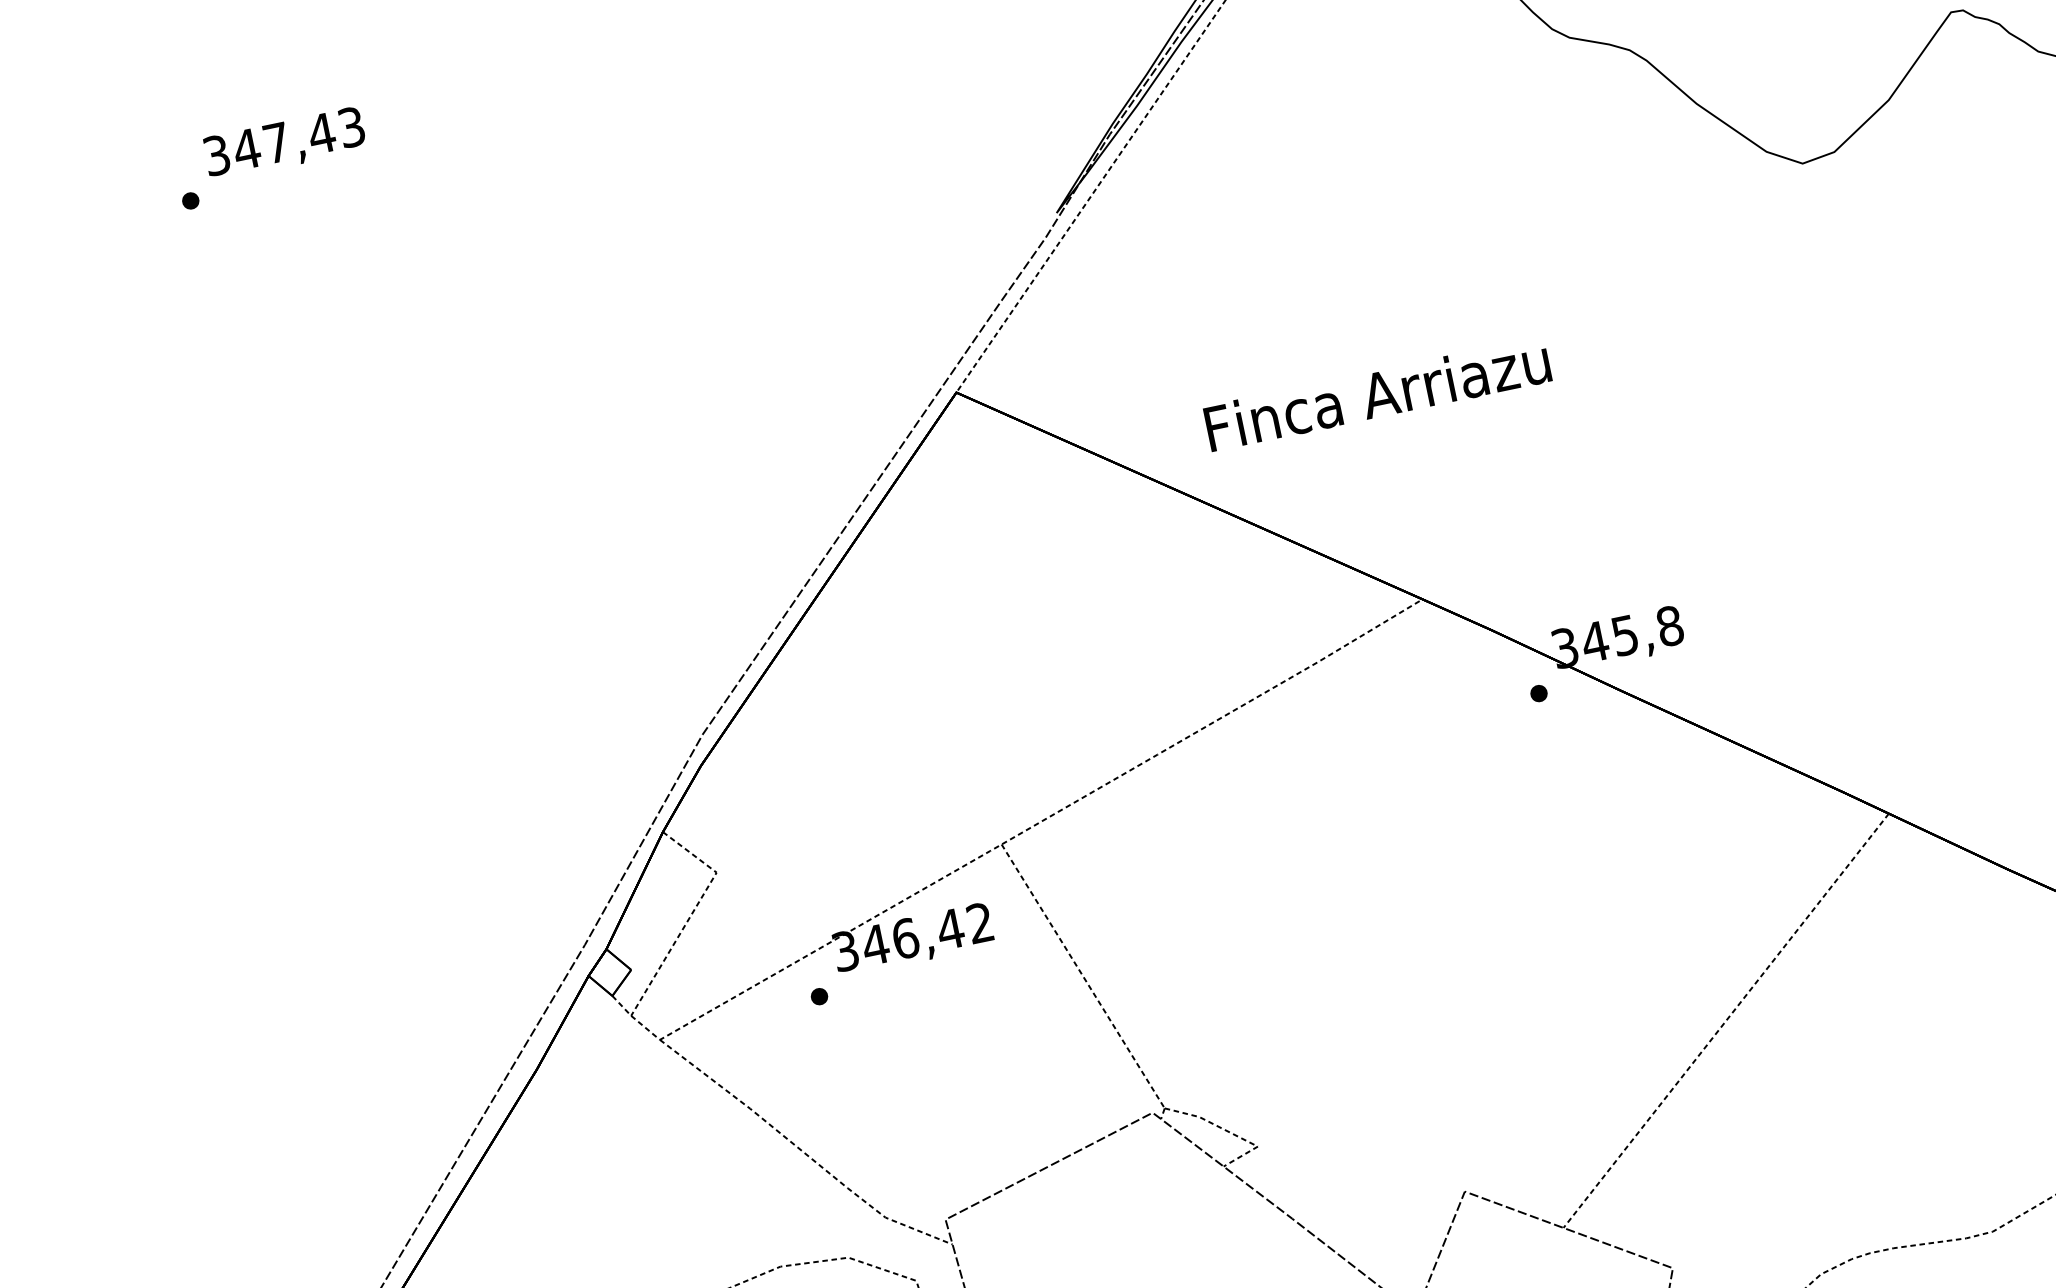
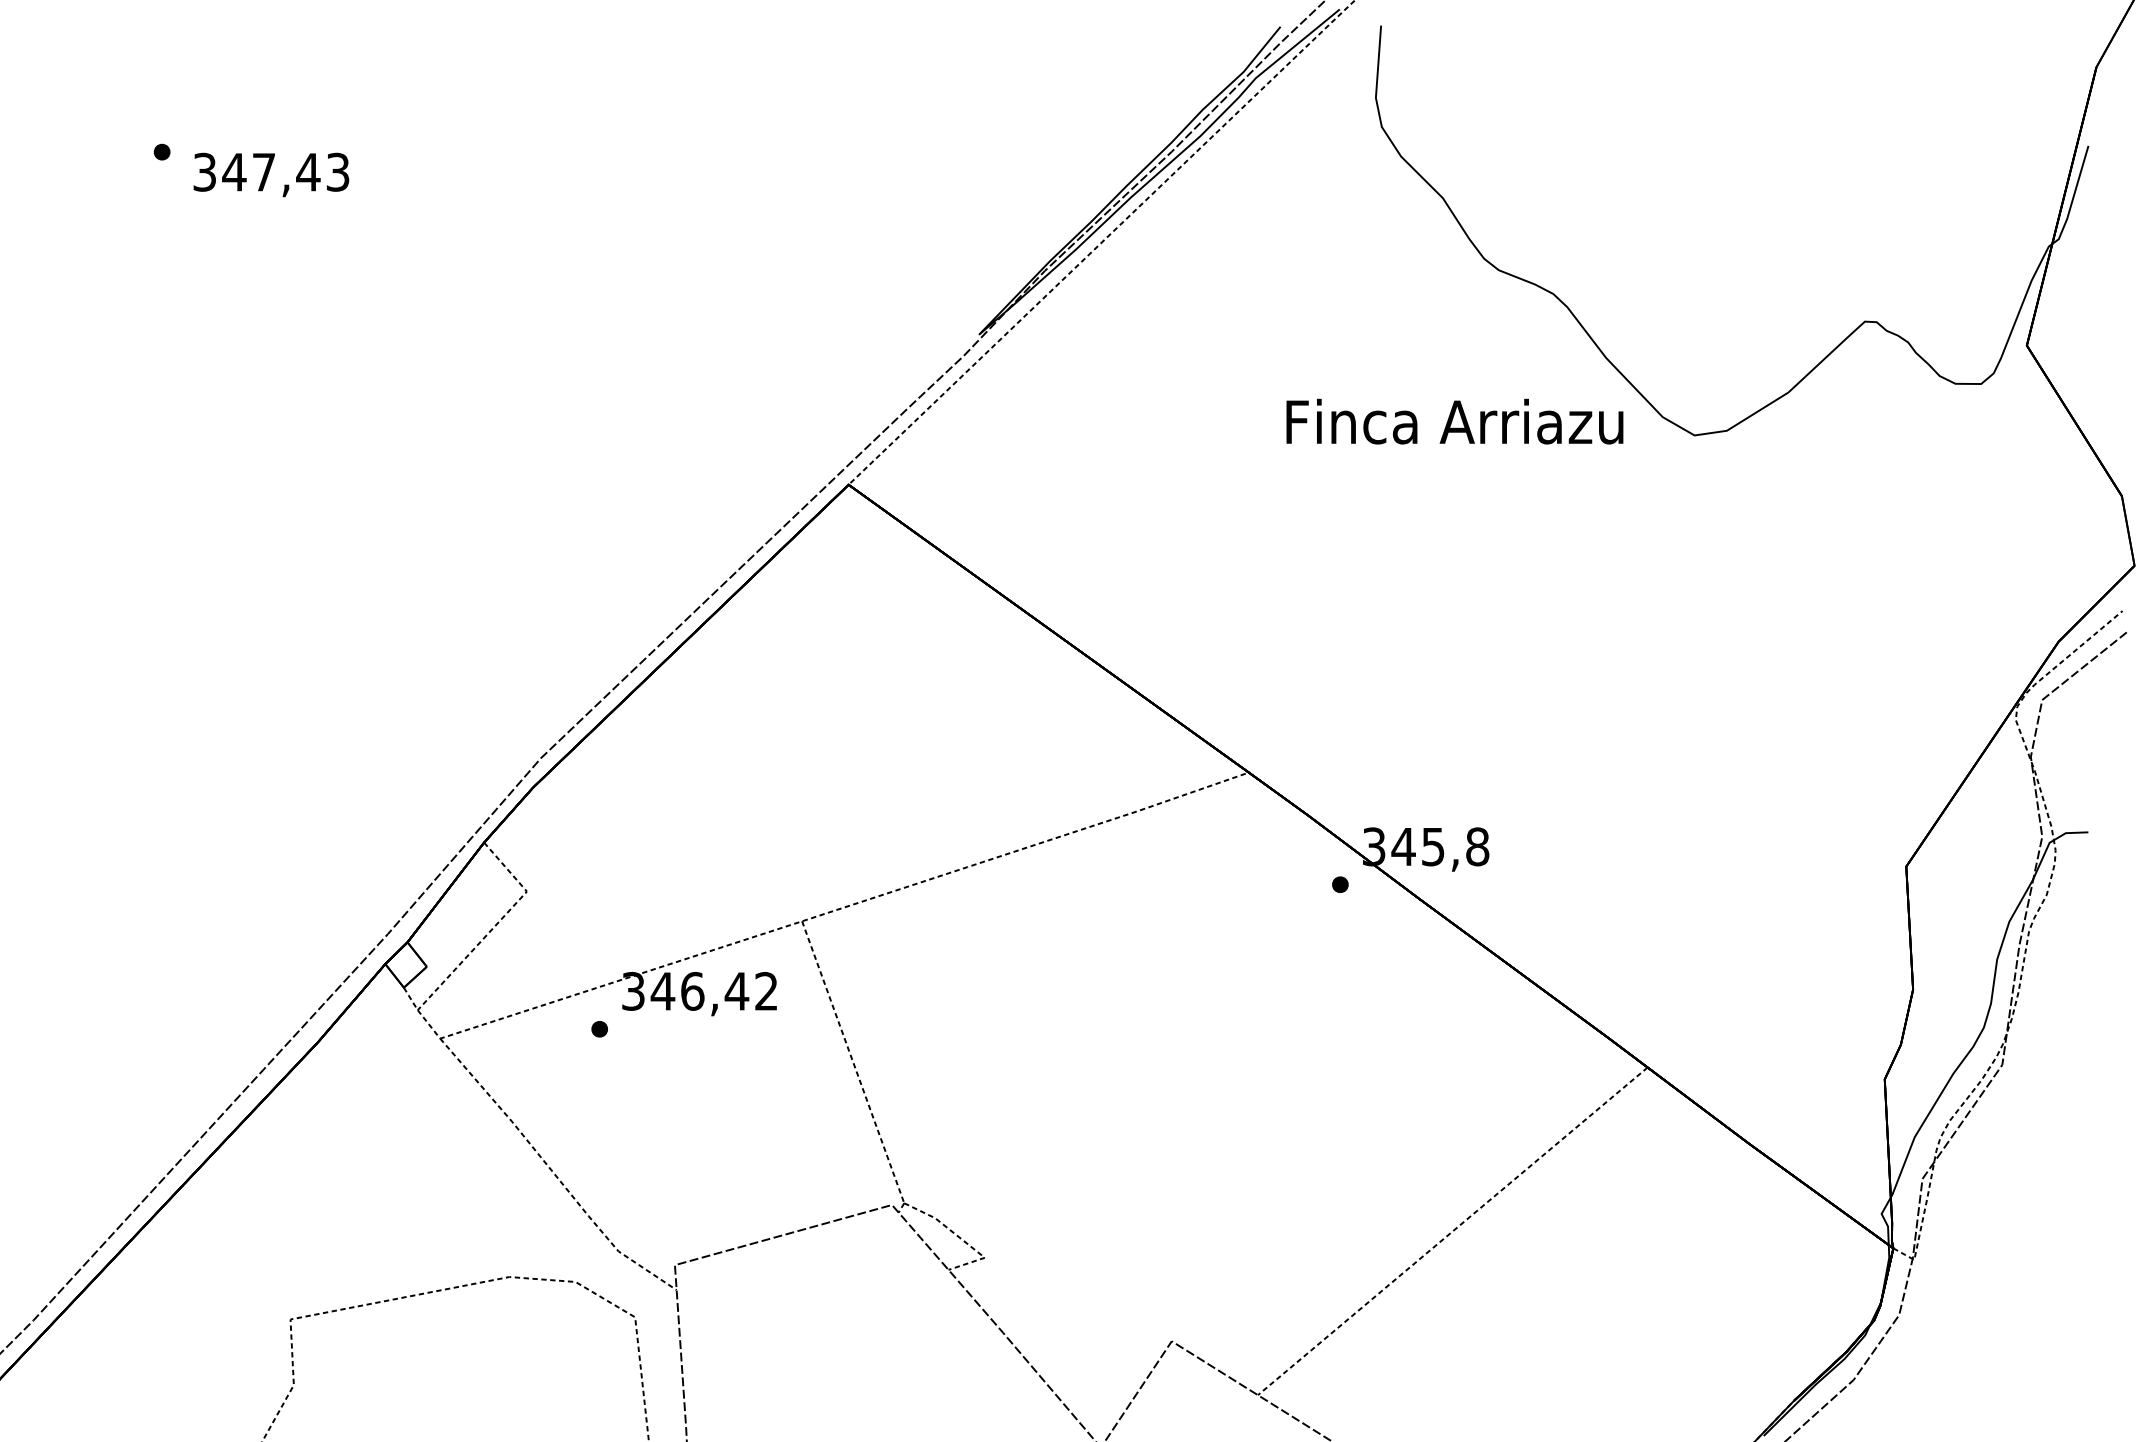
text: (284, 143) -> (271, 174), moved
text: (1377, 394) -> (1454, 421), moved

